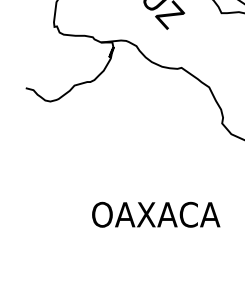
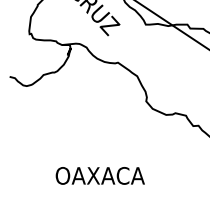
text: (154, 214) -> (99, 175), moved

